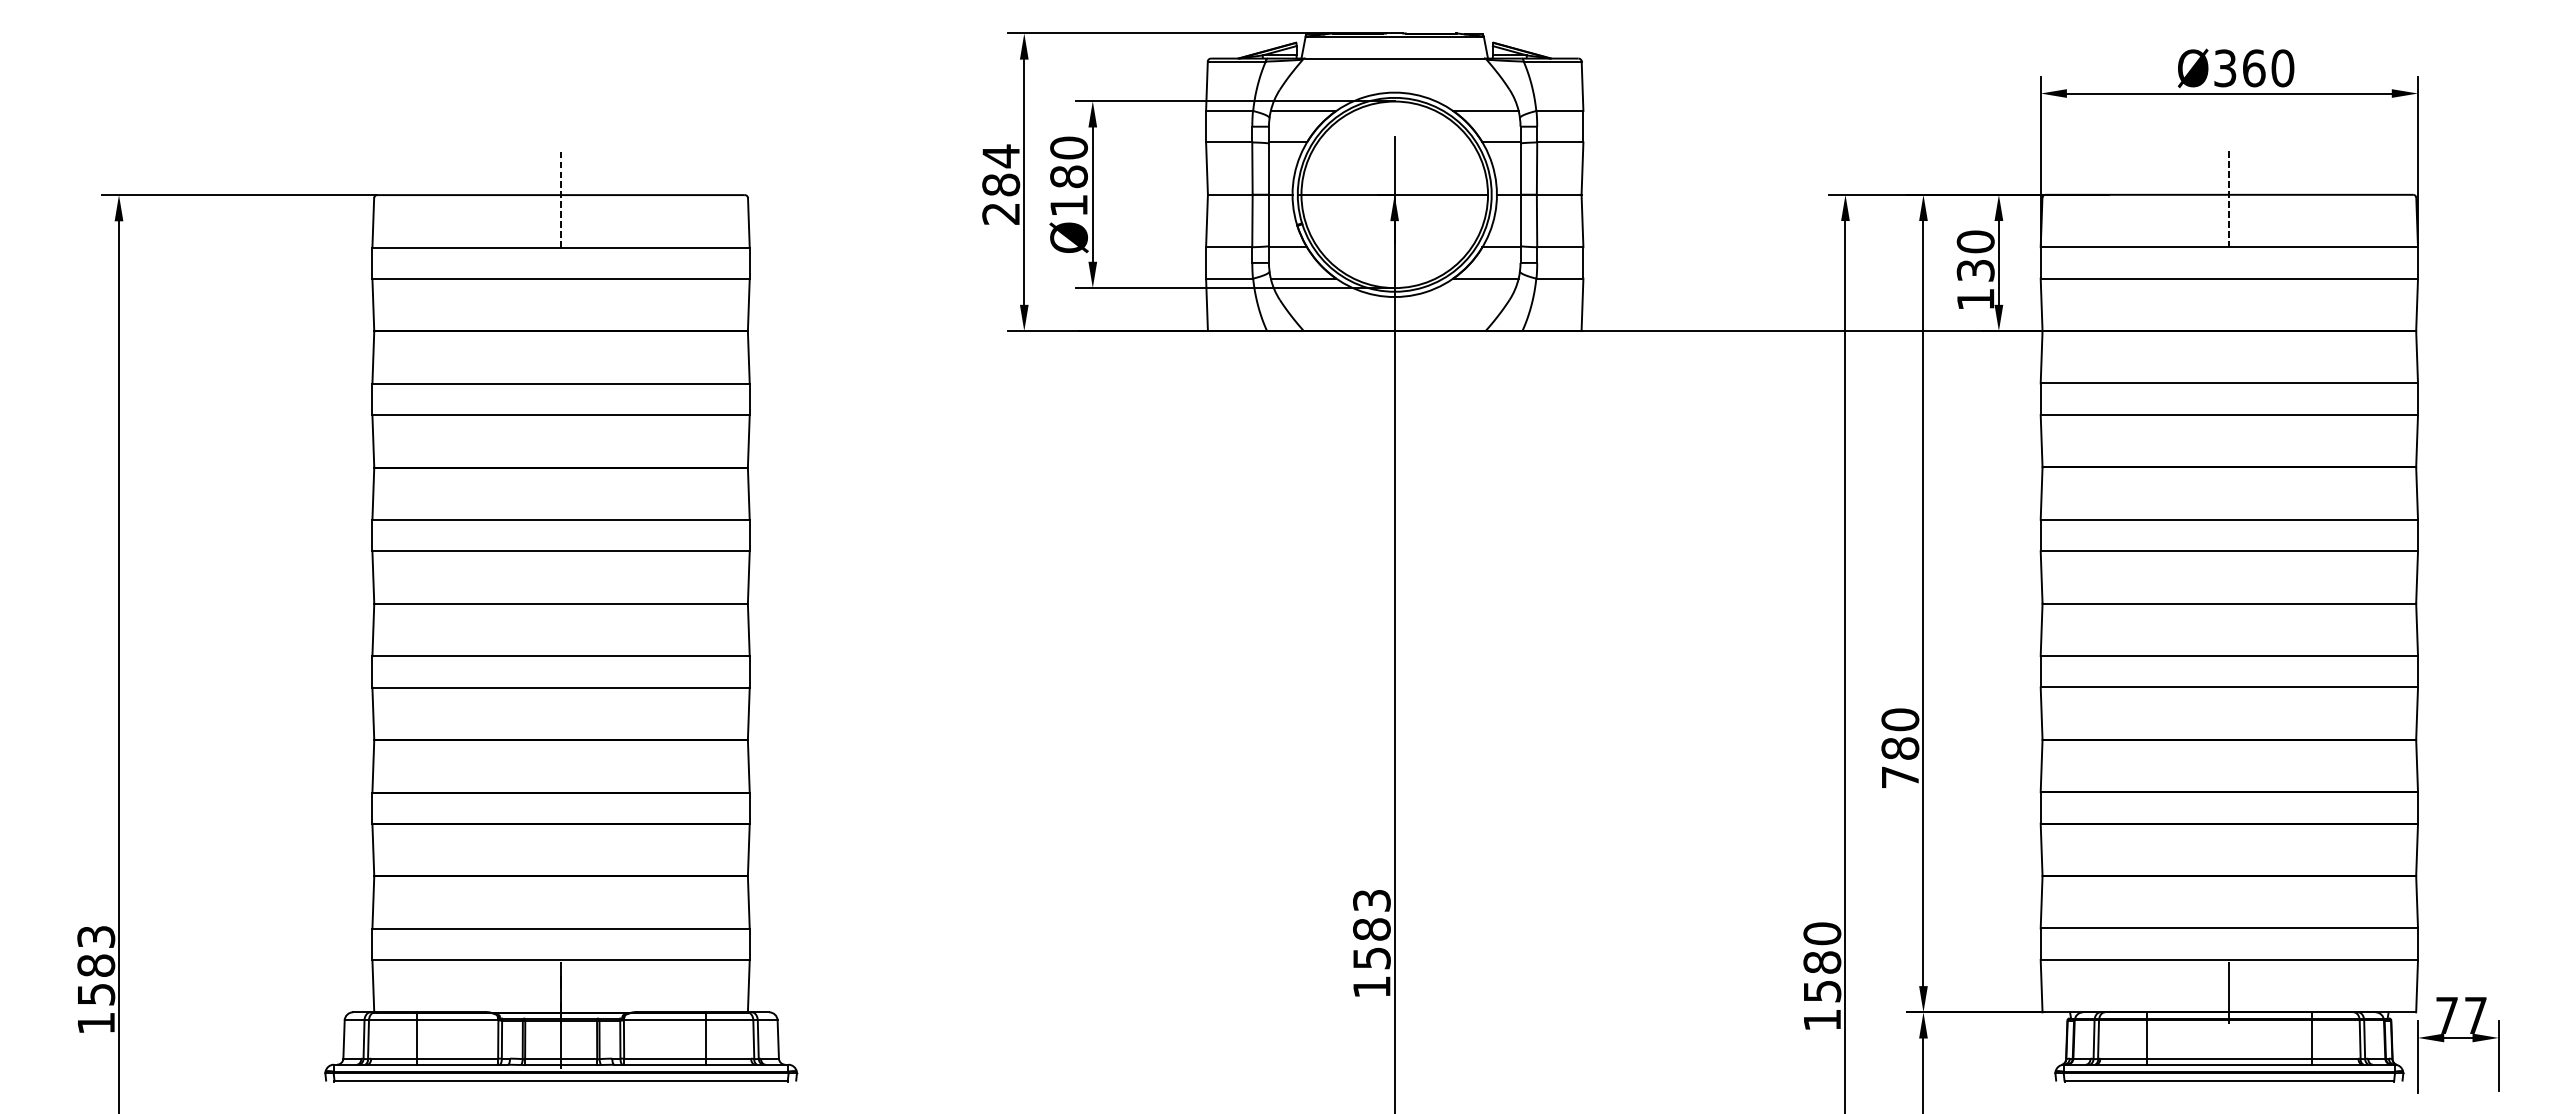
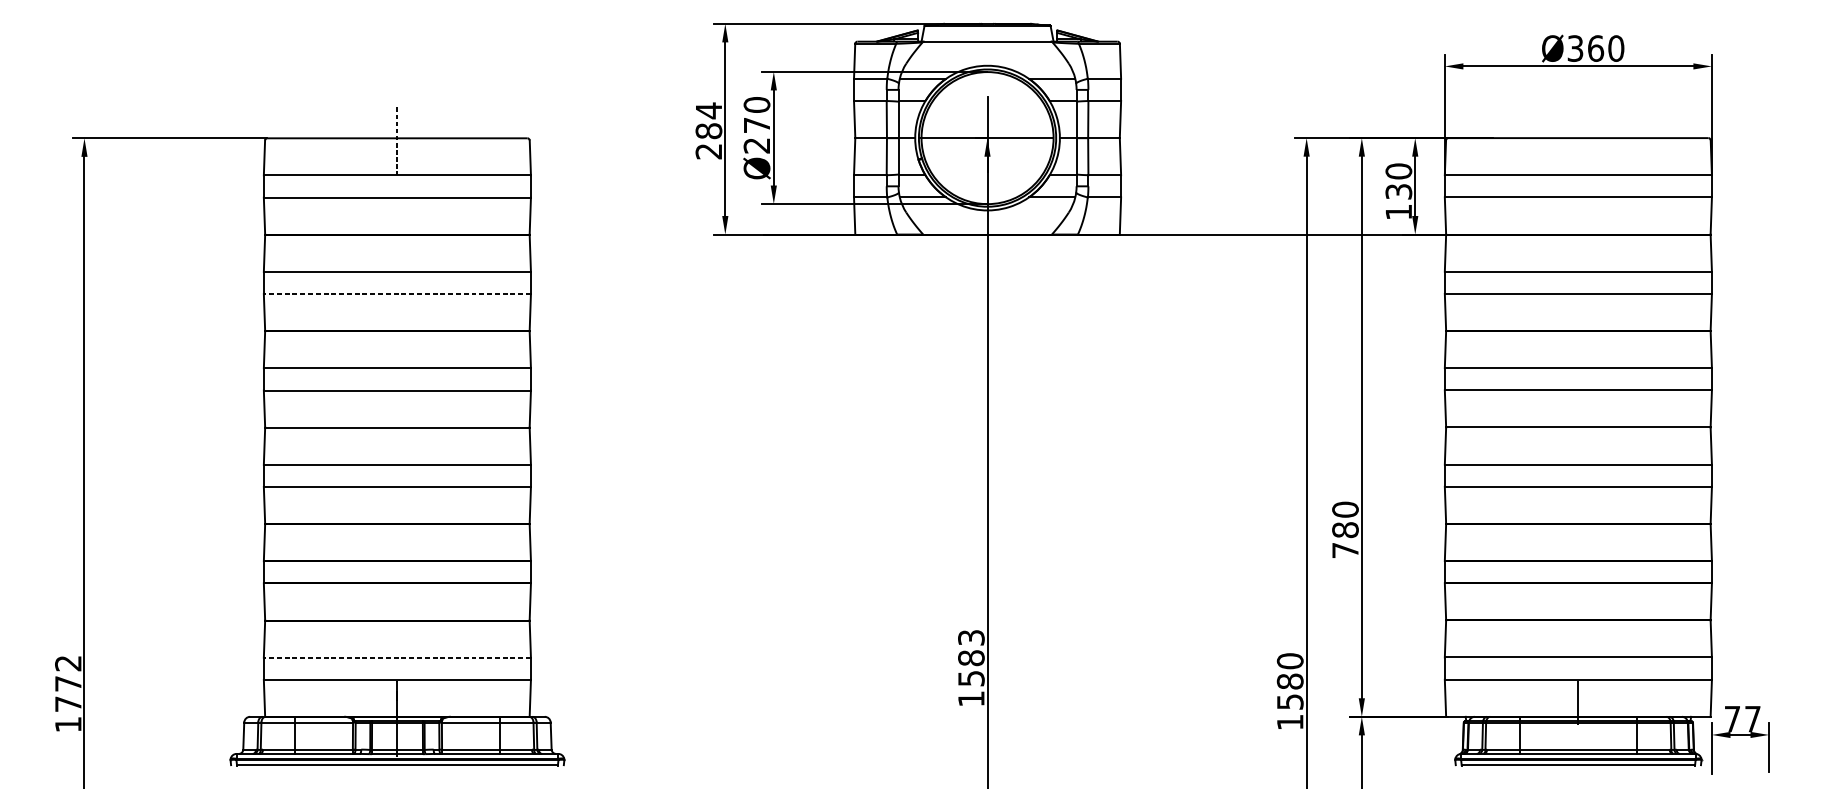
text: (1068, 190) -> (756, 135), Ø180 -> Ø270
line: (2229, 199) -> (1578, 141), removed
line: (561, 415) -> (397, 294), solid -> dashed
line: (561, 928) -> (397, 657), solid -> dashed
text: (96, 965) -> (68, 683), 1583 -> 1772

